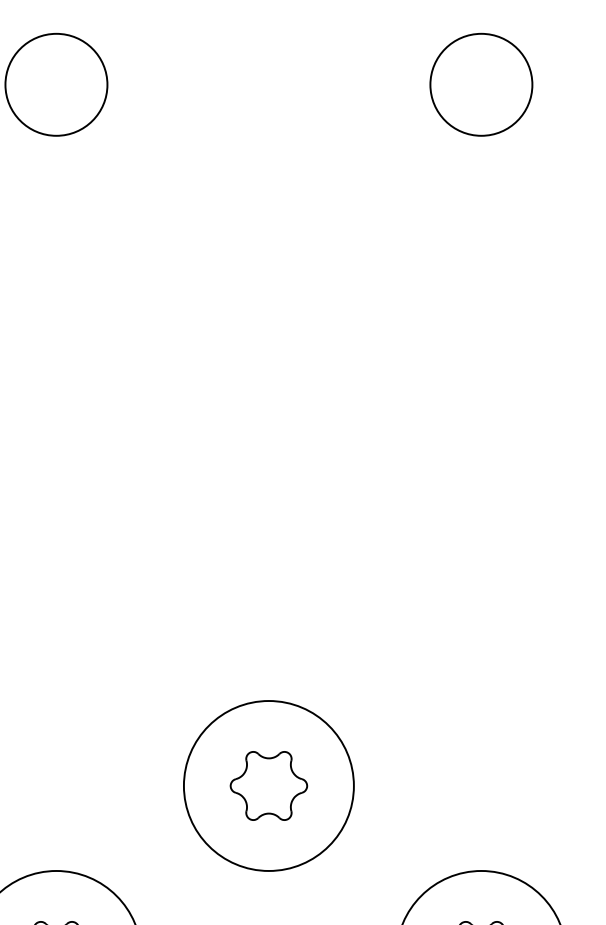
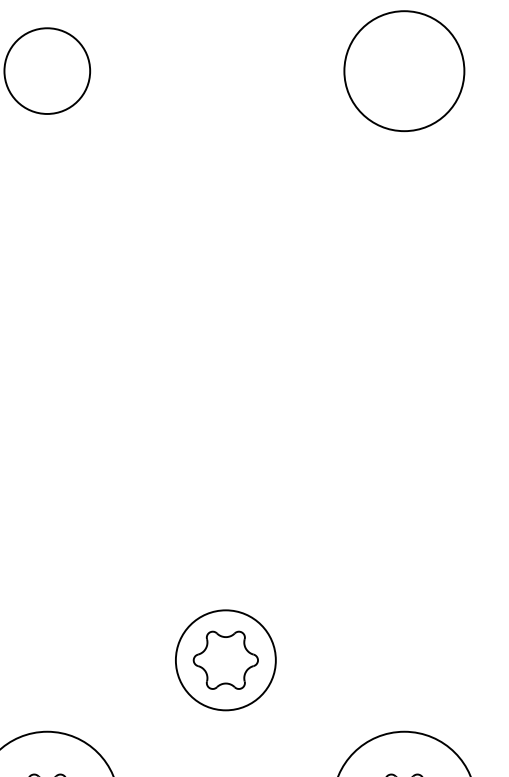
circle: (481, 84) -> (404, 70), size x1.4
circle: (268, 784) -> (225, 659), size x0.7

